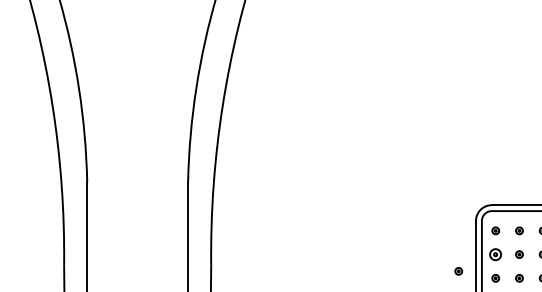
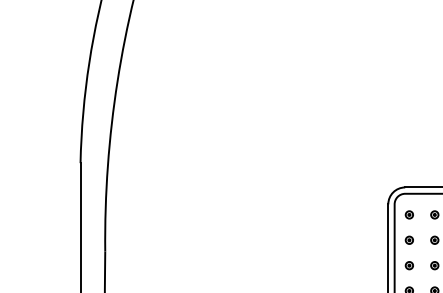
part: (495, 254) -> (409, 240), size x0.62
part: (458, 271) -> (369, 258), removed

